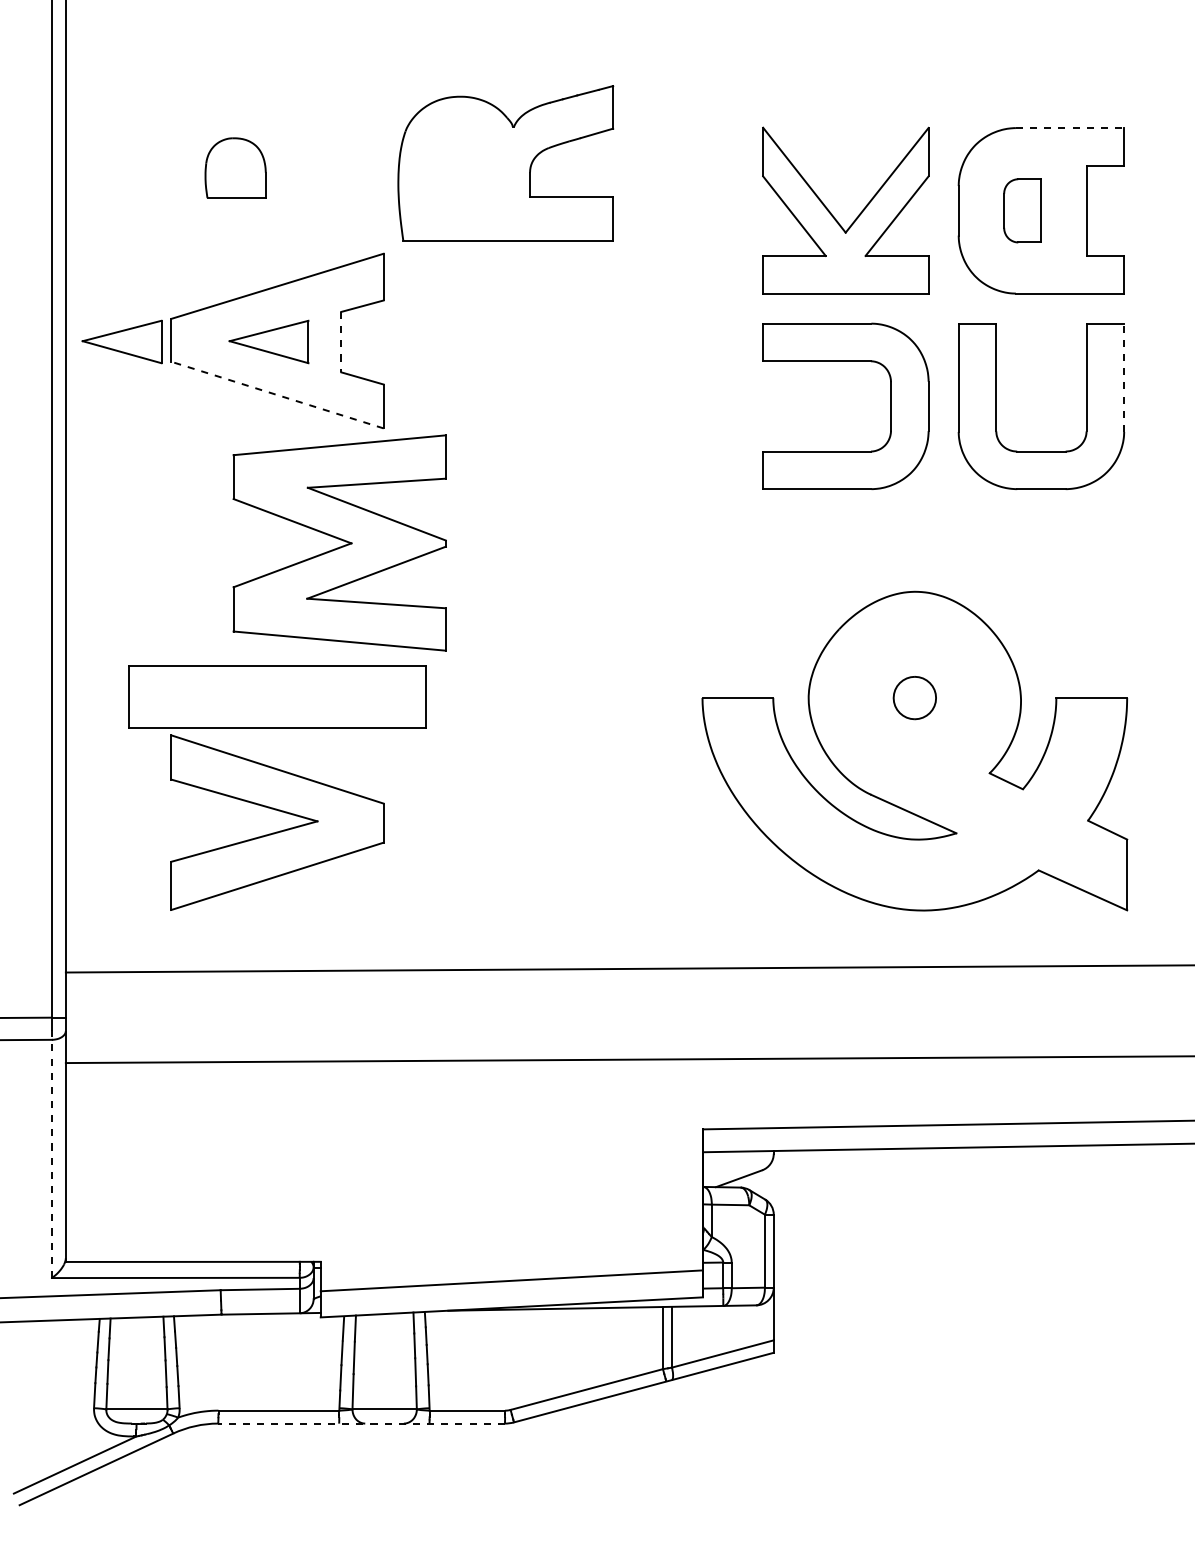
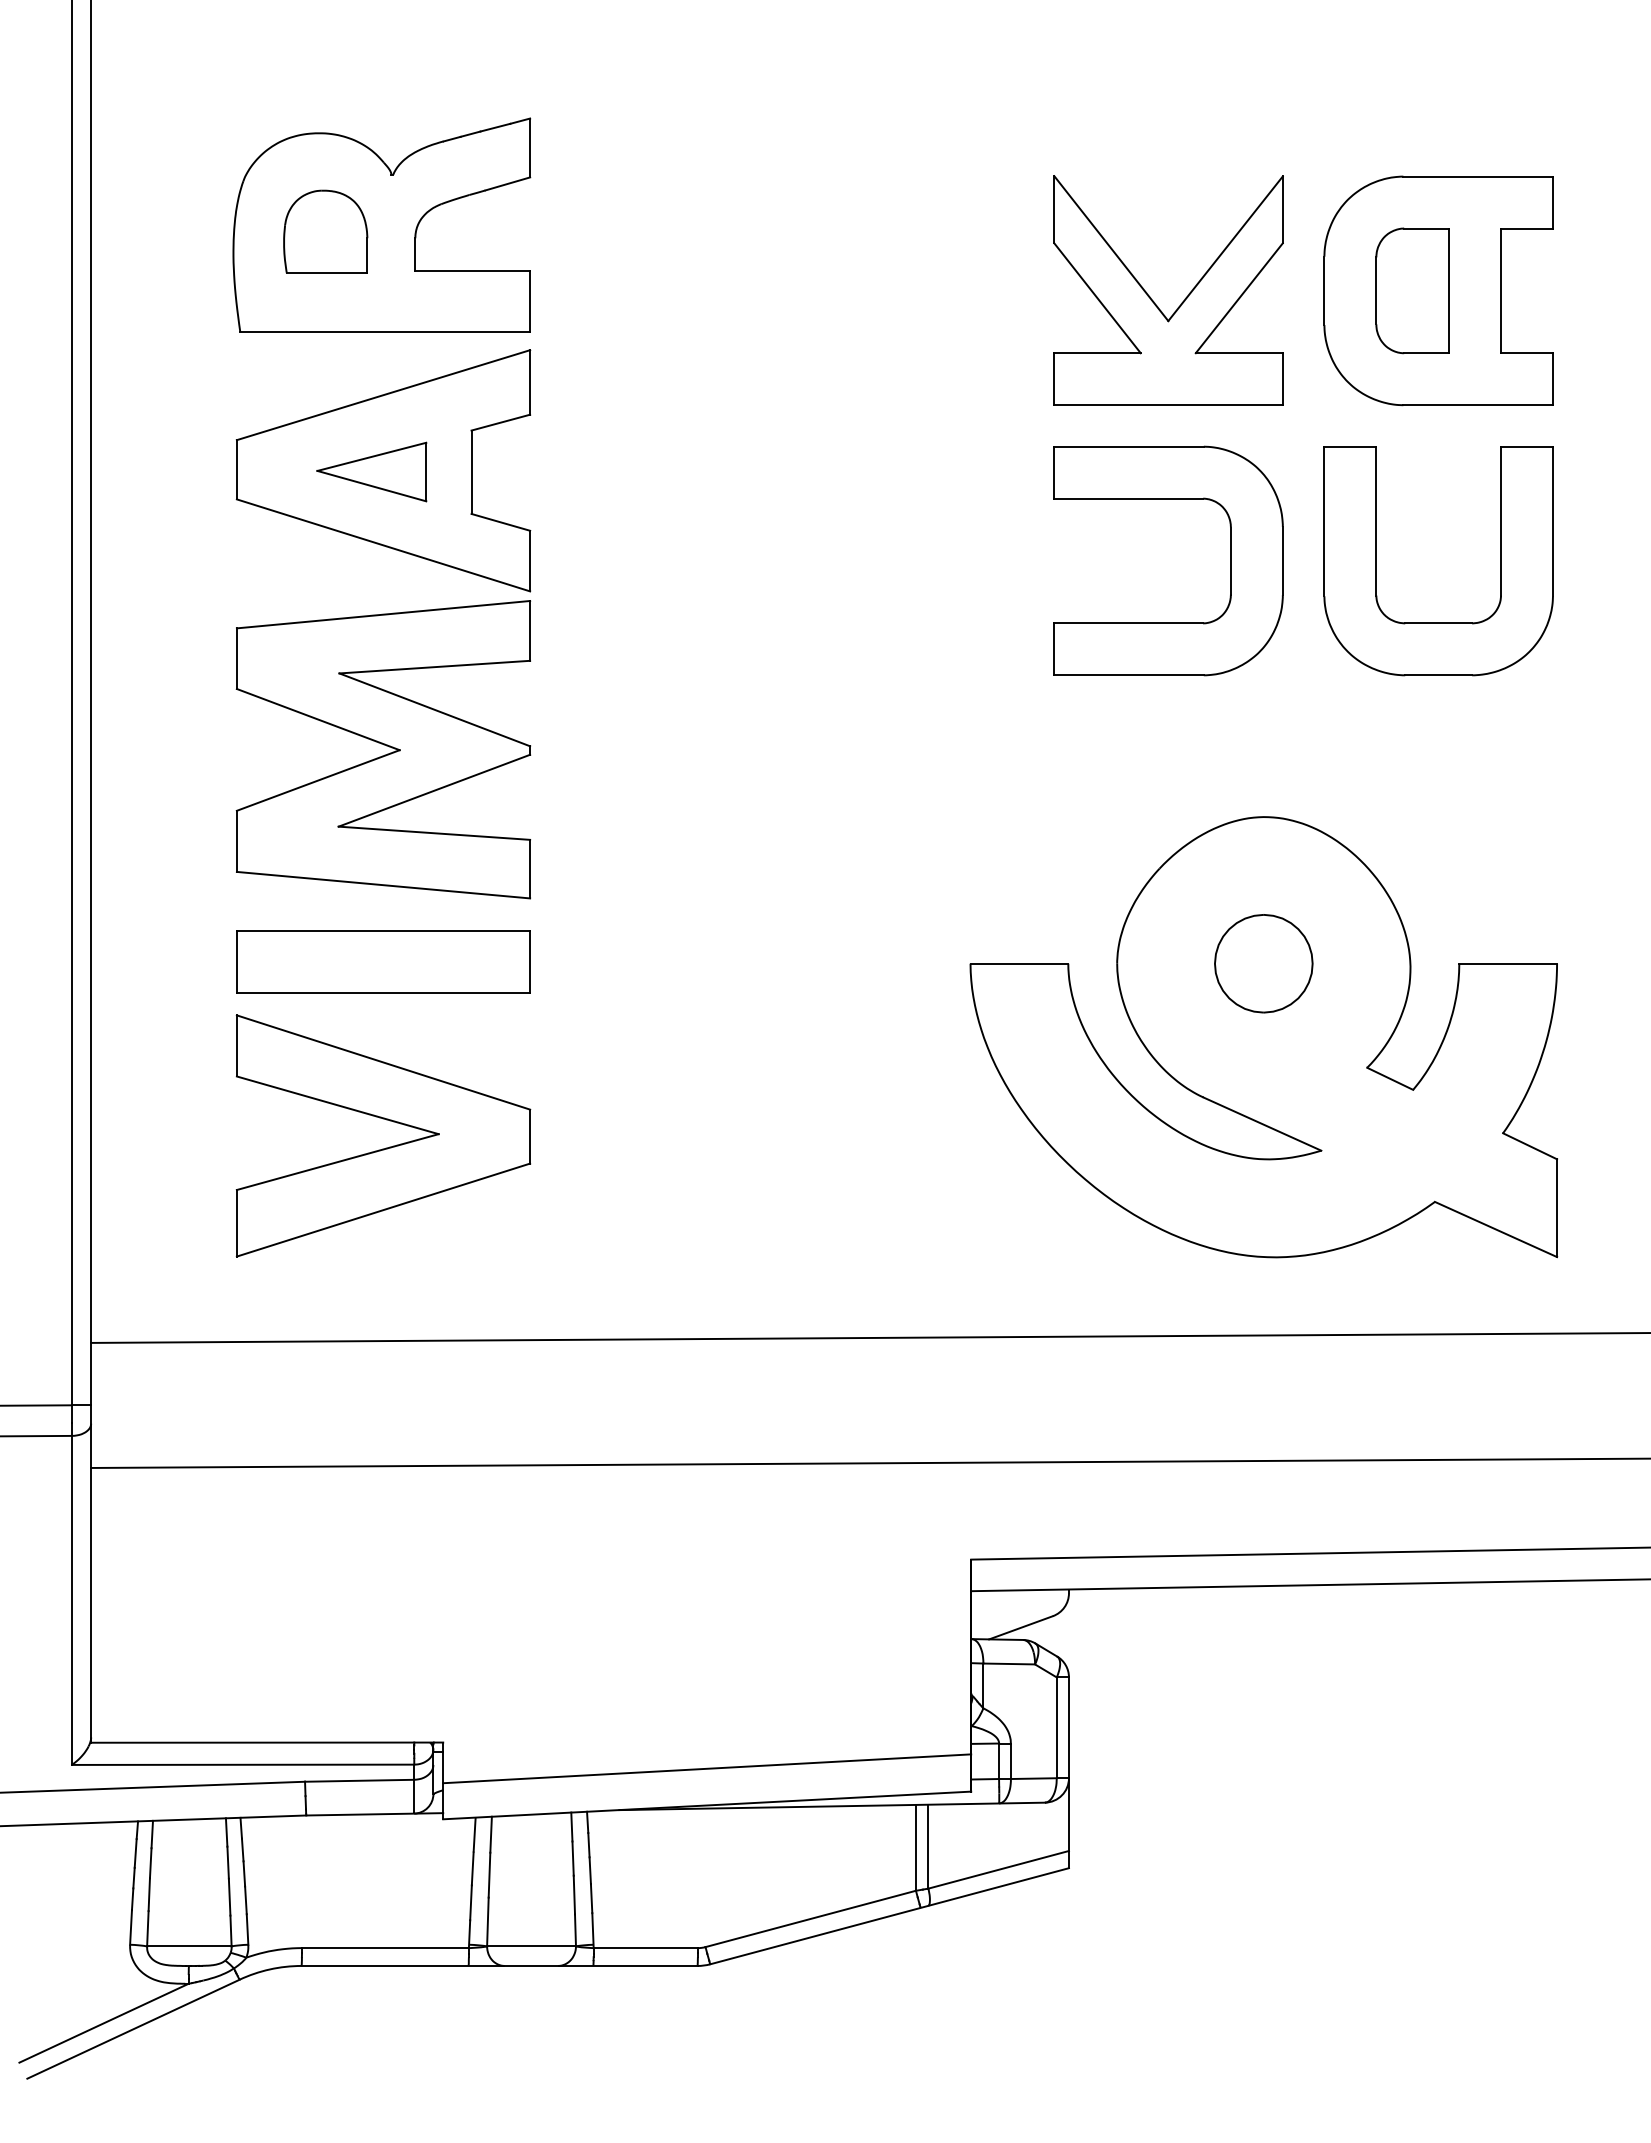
line: (1070, 128) -> (1478, 176), dashed -> solid
part: (505, 162) -> (381, 224), moved
part: (1022, 210) -> (1412, 290), size x1.43
part: (121, 341) -> (168, 471), removed
line: (341, 342) -> (471, 472), dashed -> solid
line: (1123, 377) -> (1552, 521), dashed -> solid
line: (277, 395) -> (383, 545), dashed -> solid
part: (339, 542) -> (383, 749), moved
part: (277, 696) -> (383, 961), size x0.71
part: (914, 697) -> (1263, 963), size x1.67
line: (51, 1154) -> (71, 1594), dashed -> solid
line: (361, 1423) -> (499, 1965), dashed -> solid

